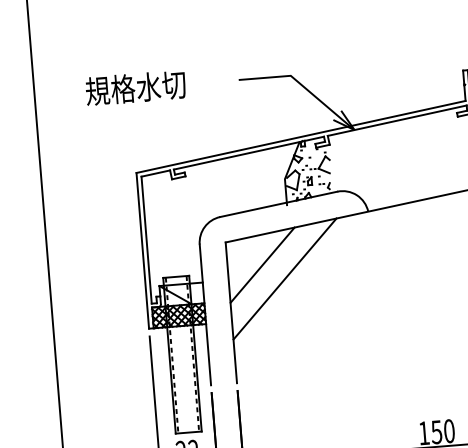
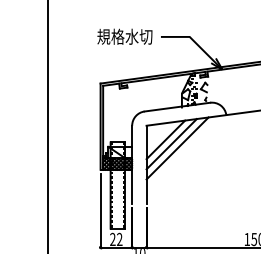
text: (134, 87) -> (124, 36), moved
line: (273, 272) -> (171, 144), added

